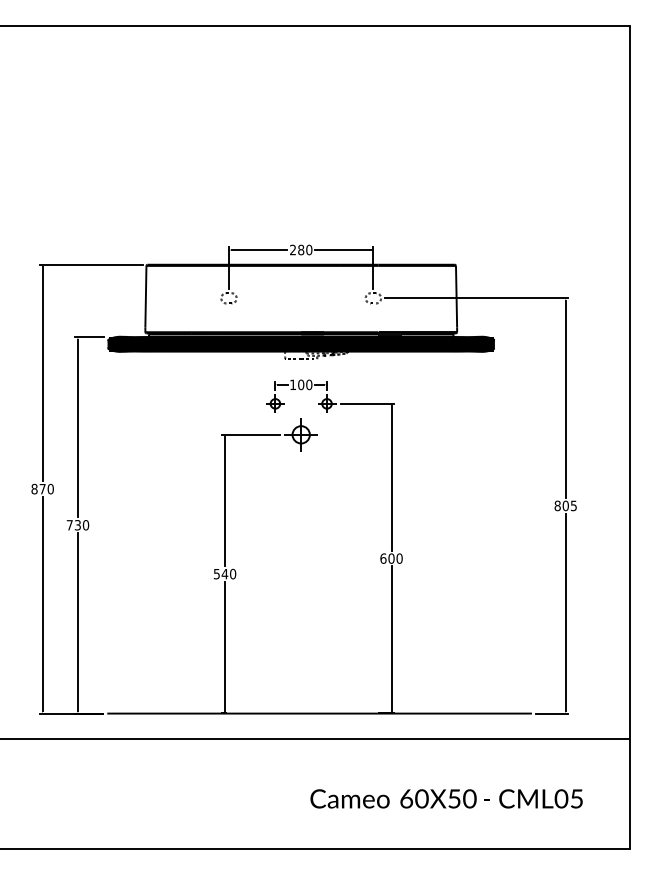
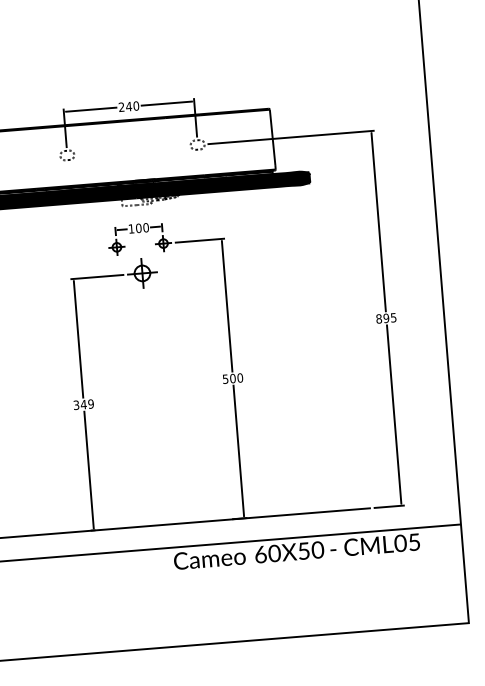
text: (300, 249) -> (128, 106), 280 -> 240
text: (565, 506) -> (386, 318), 805 -> 895
text: (383, 558) -> (225, 379), 600 -> 500
text: (224, 573) -> (83, 404), 540 -> 349
text: (446, 798) -> (296, 551), moved

